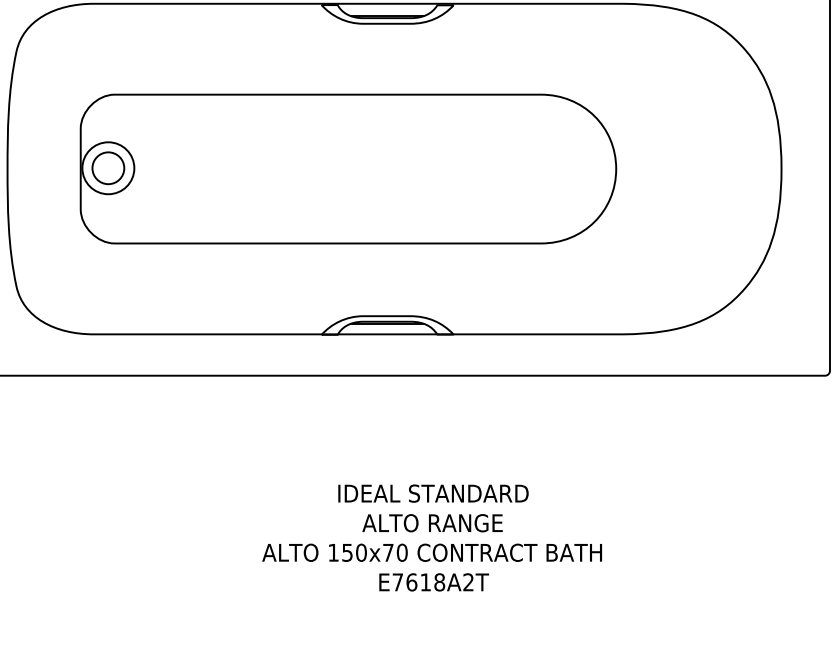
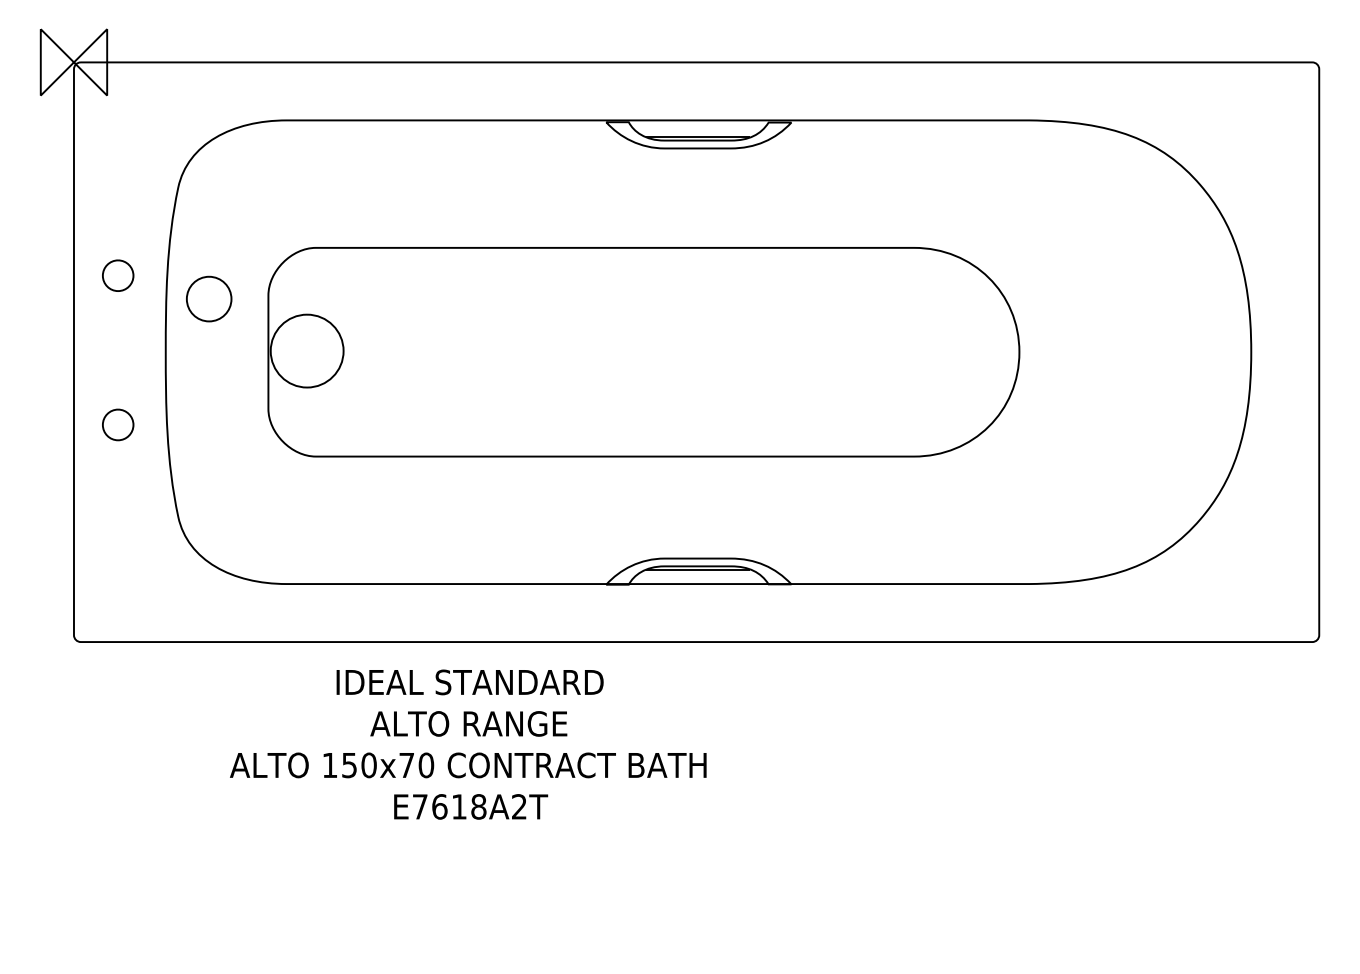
part: (108, 167) -> (209, 298), moved
text: (432, 537) -> (468, 744), moved

